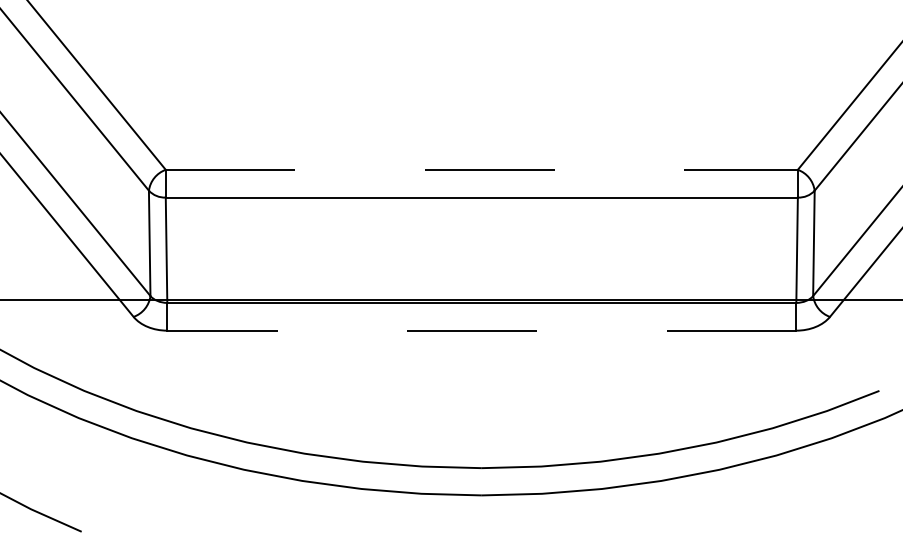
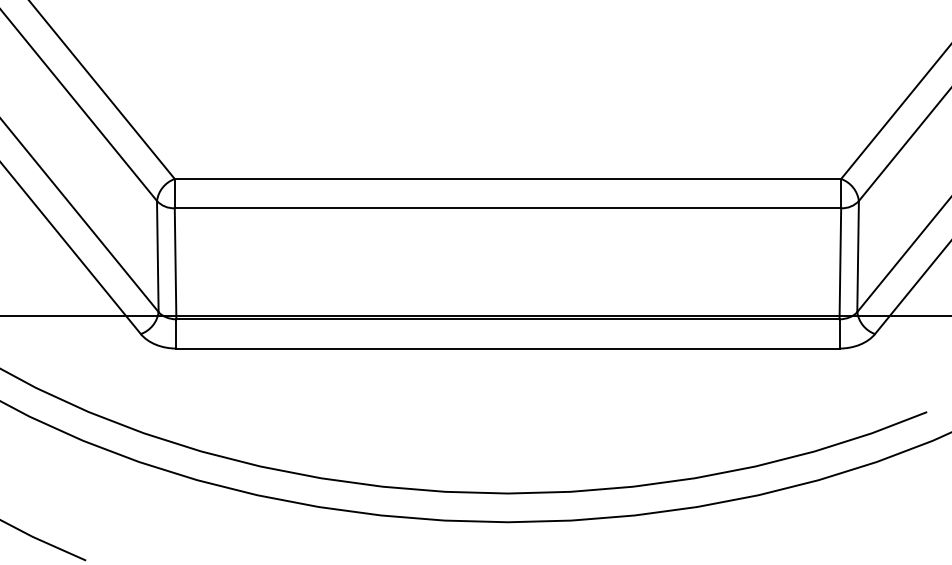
line: (482, 170) -> (508, 179), dashed -> solid
line: (481, 330) -> (507, 348), dashed -> solid

